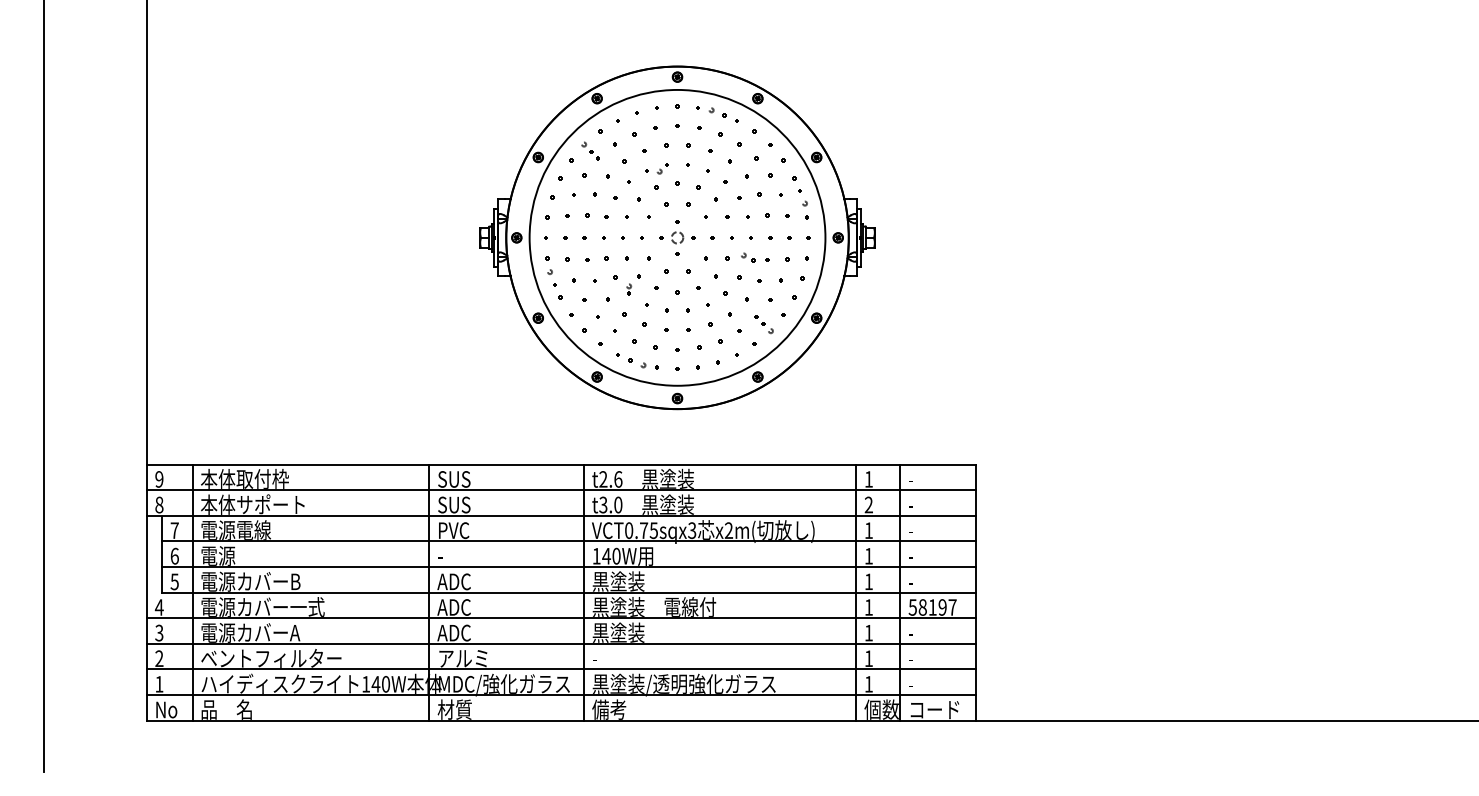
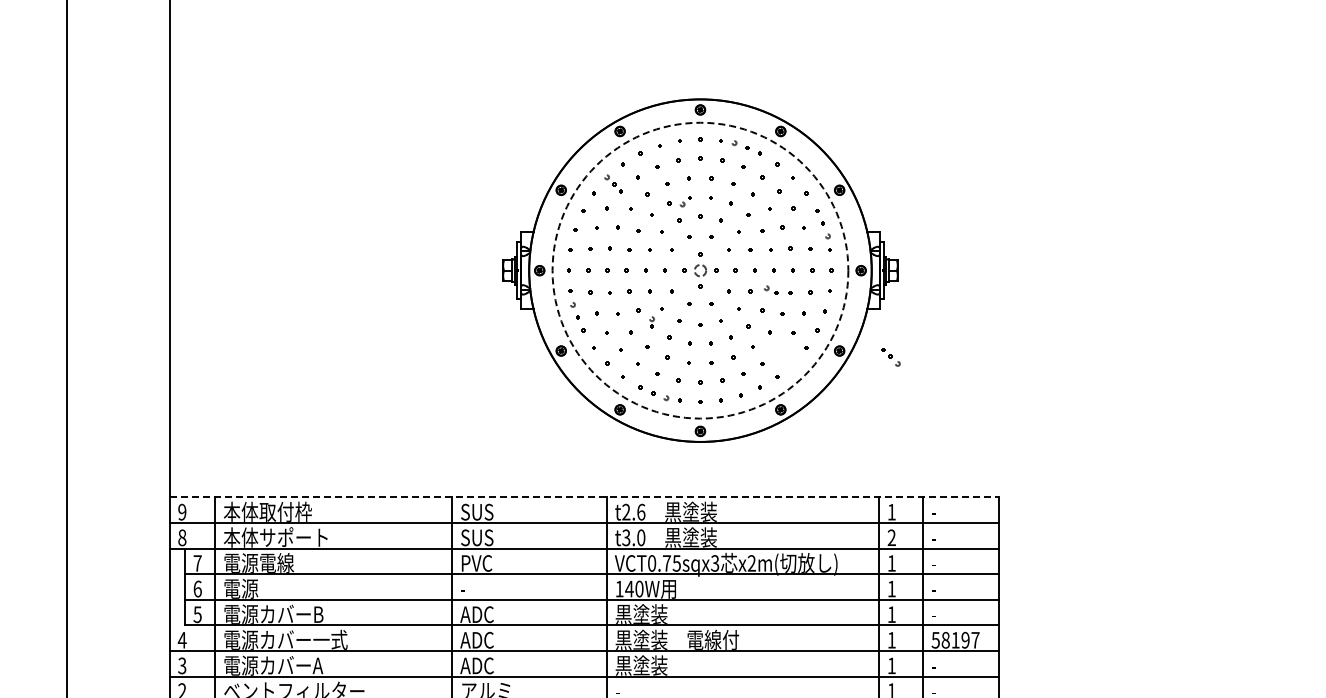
circle: (677, 237) -> (700, 270), solid -> dashed
part: (763, 324) -> (890, 357), moved
line: (561, 464) -> (584, 497), solid -> dashed

